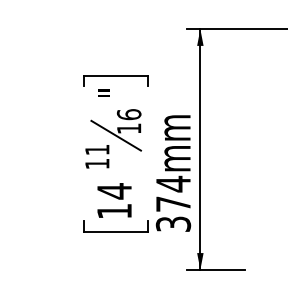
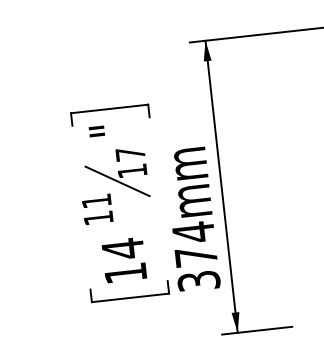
text: (128, 114) -> (129, 153), 16 -> 17

